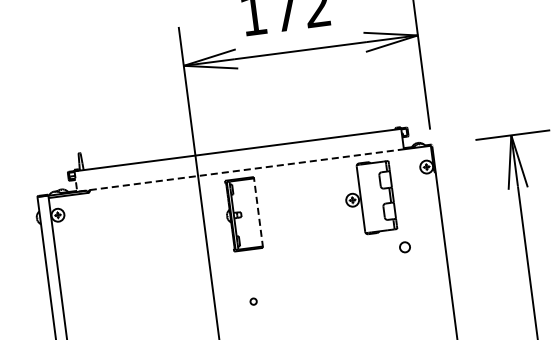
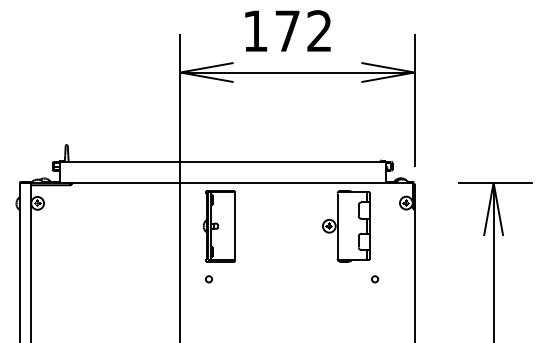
line: (230, 171) -> (212, 182), dashed -> solid
line: (258, 211) -> (235, 225), dashed -> solid
part: (405, 247) -> (375, 279), size x0.62
part: (253, 301) -> (208, 279), moved

